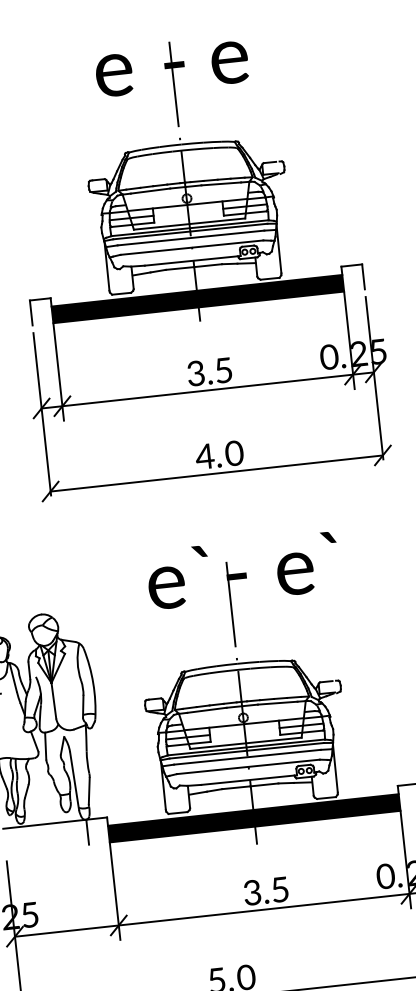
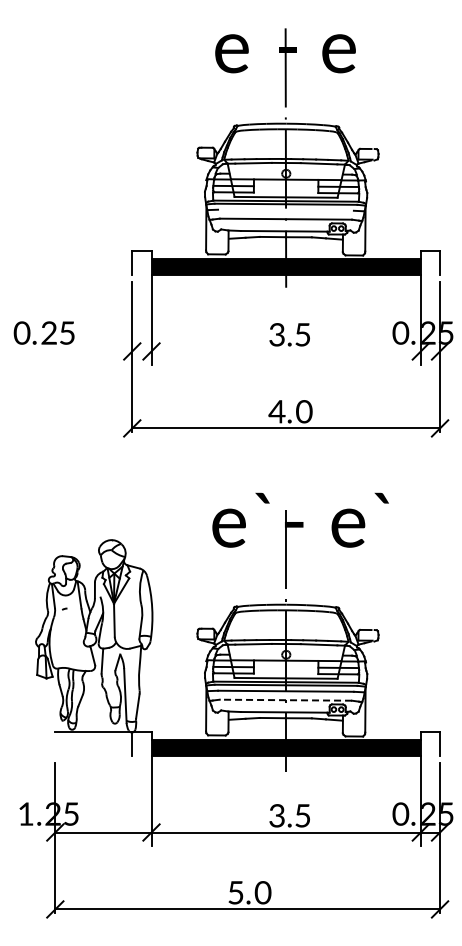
line: (190, 237) -> (285, 209), removed
line: (208, 390) -> (286, 351), removed
line: (247, 767) -> (285, 700), solid -> dashed

